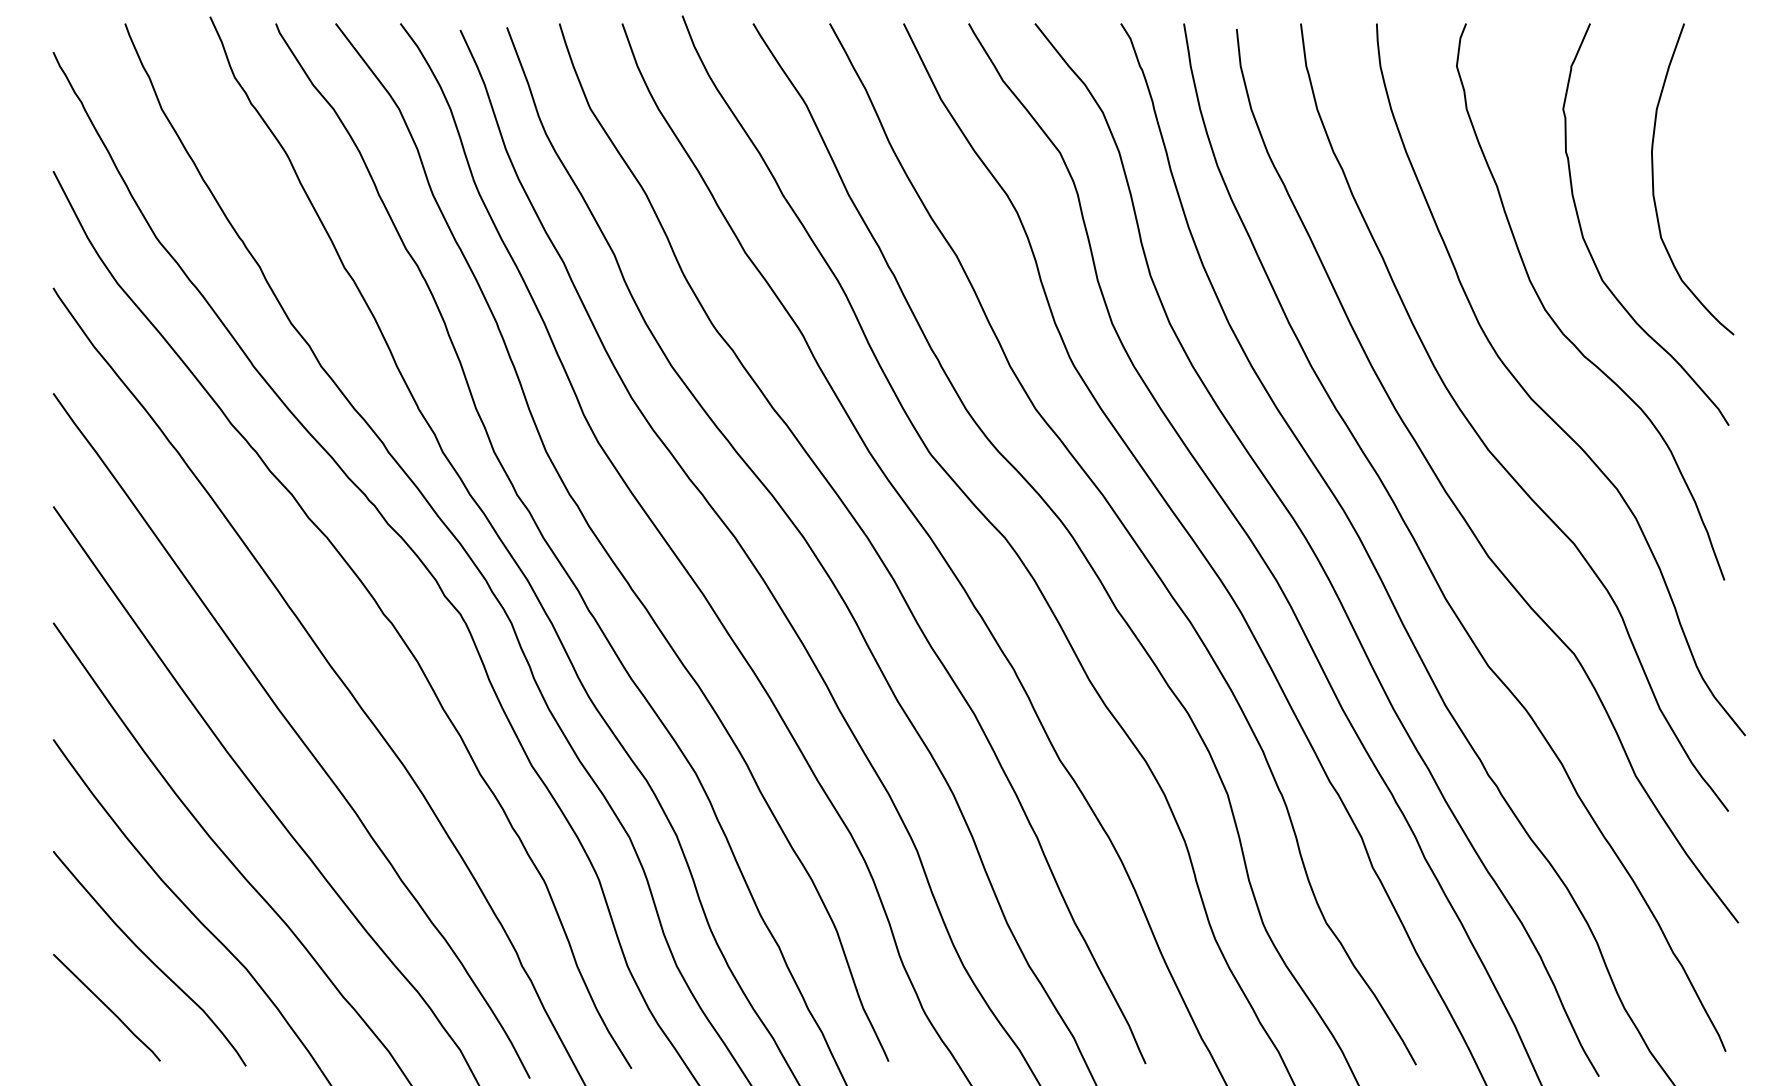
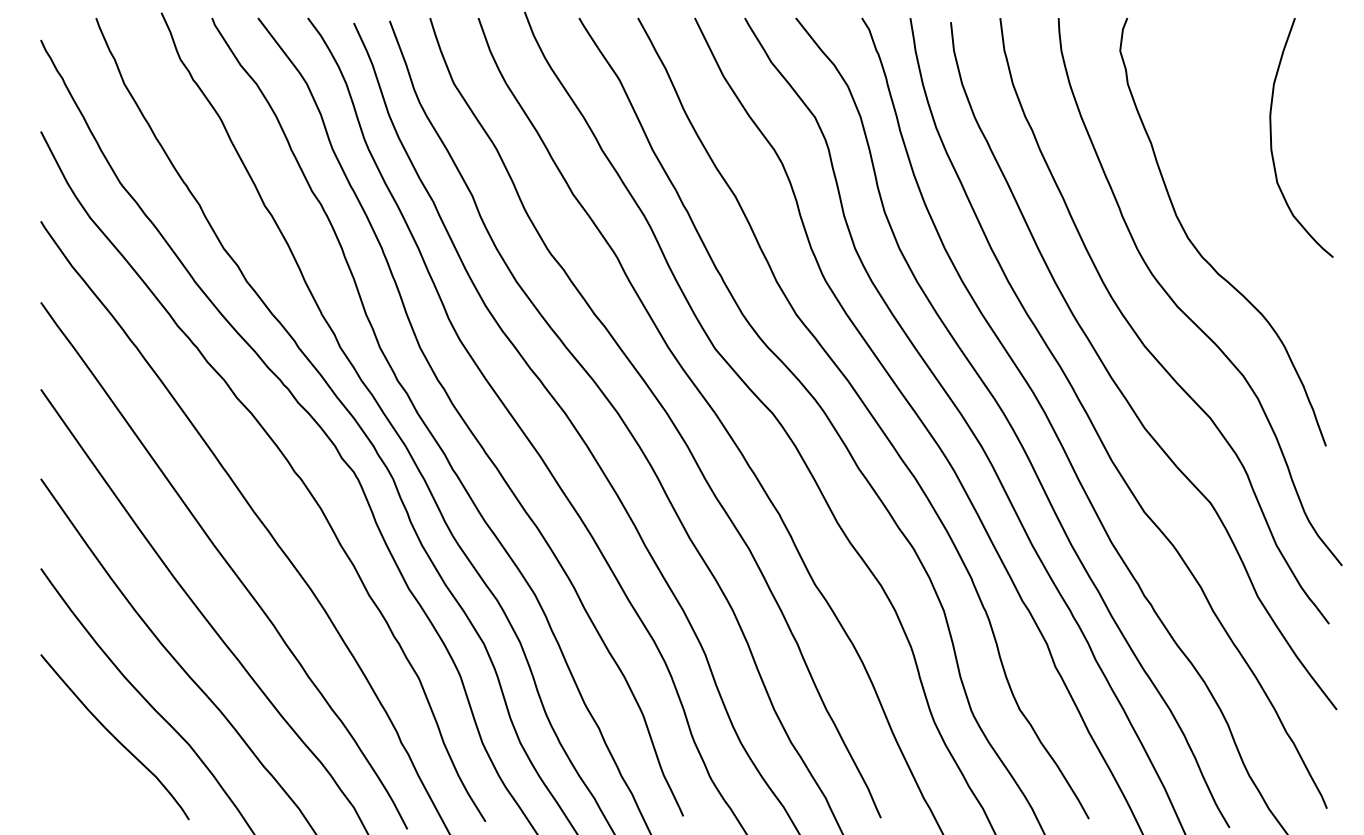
curve: (1591, 251) -> (1223, 193), removed
line: (106, 1007) -> (81, 774), removed

